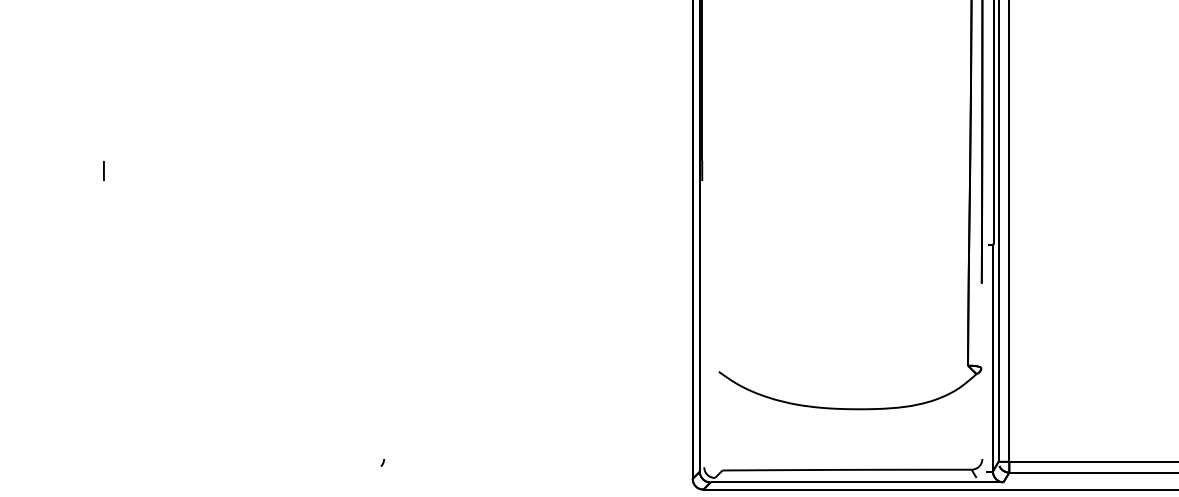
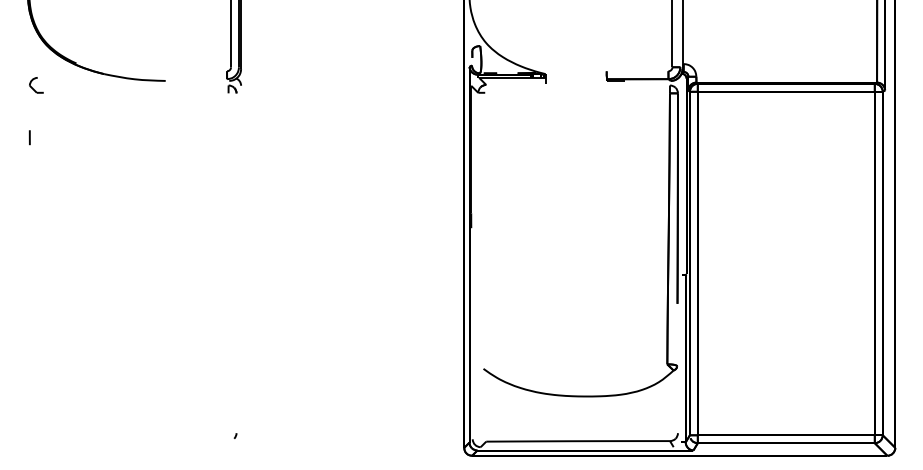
line: (103, 170) -> (29, 137), moved

